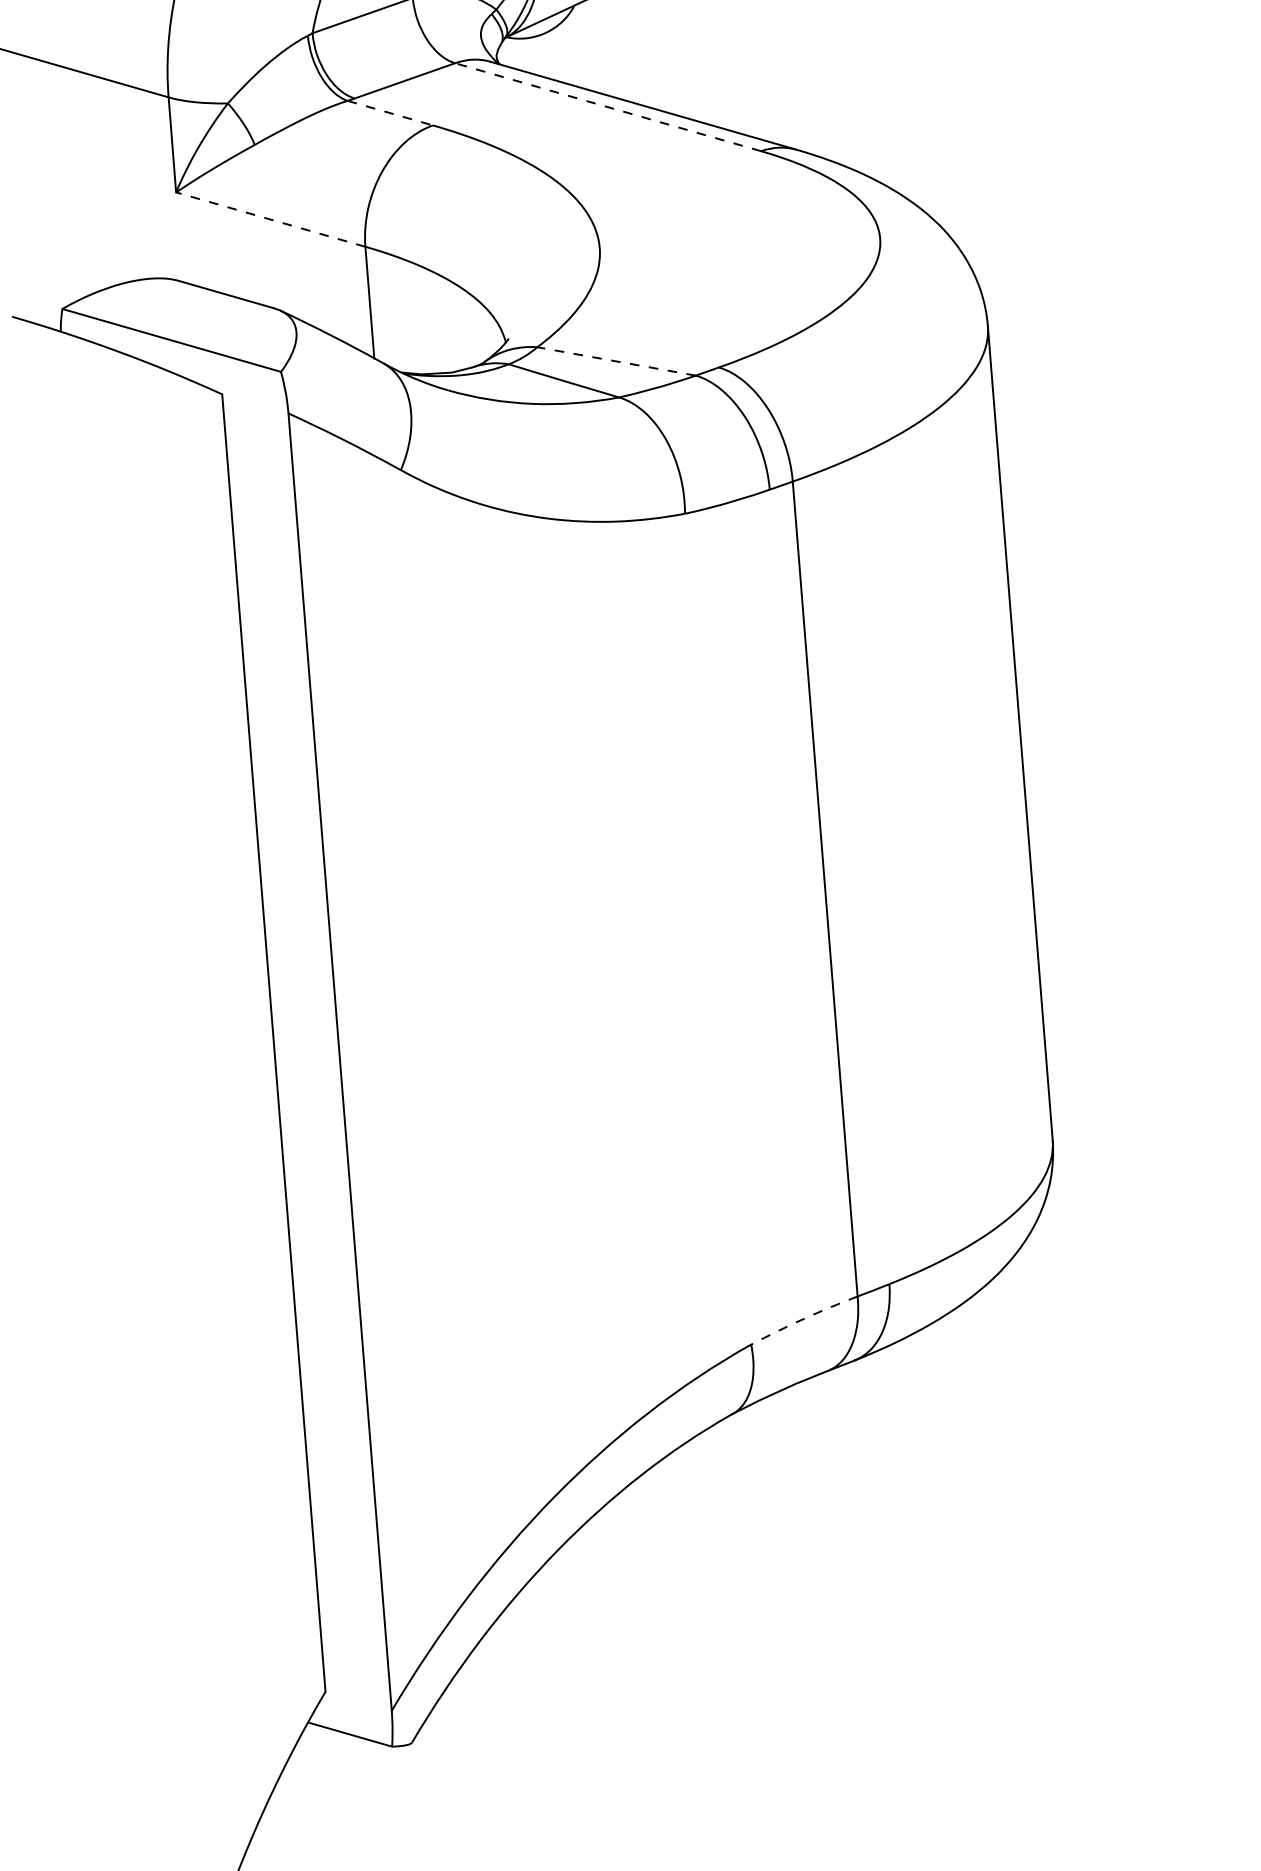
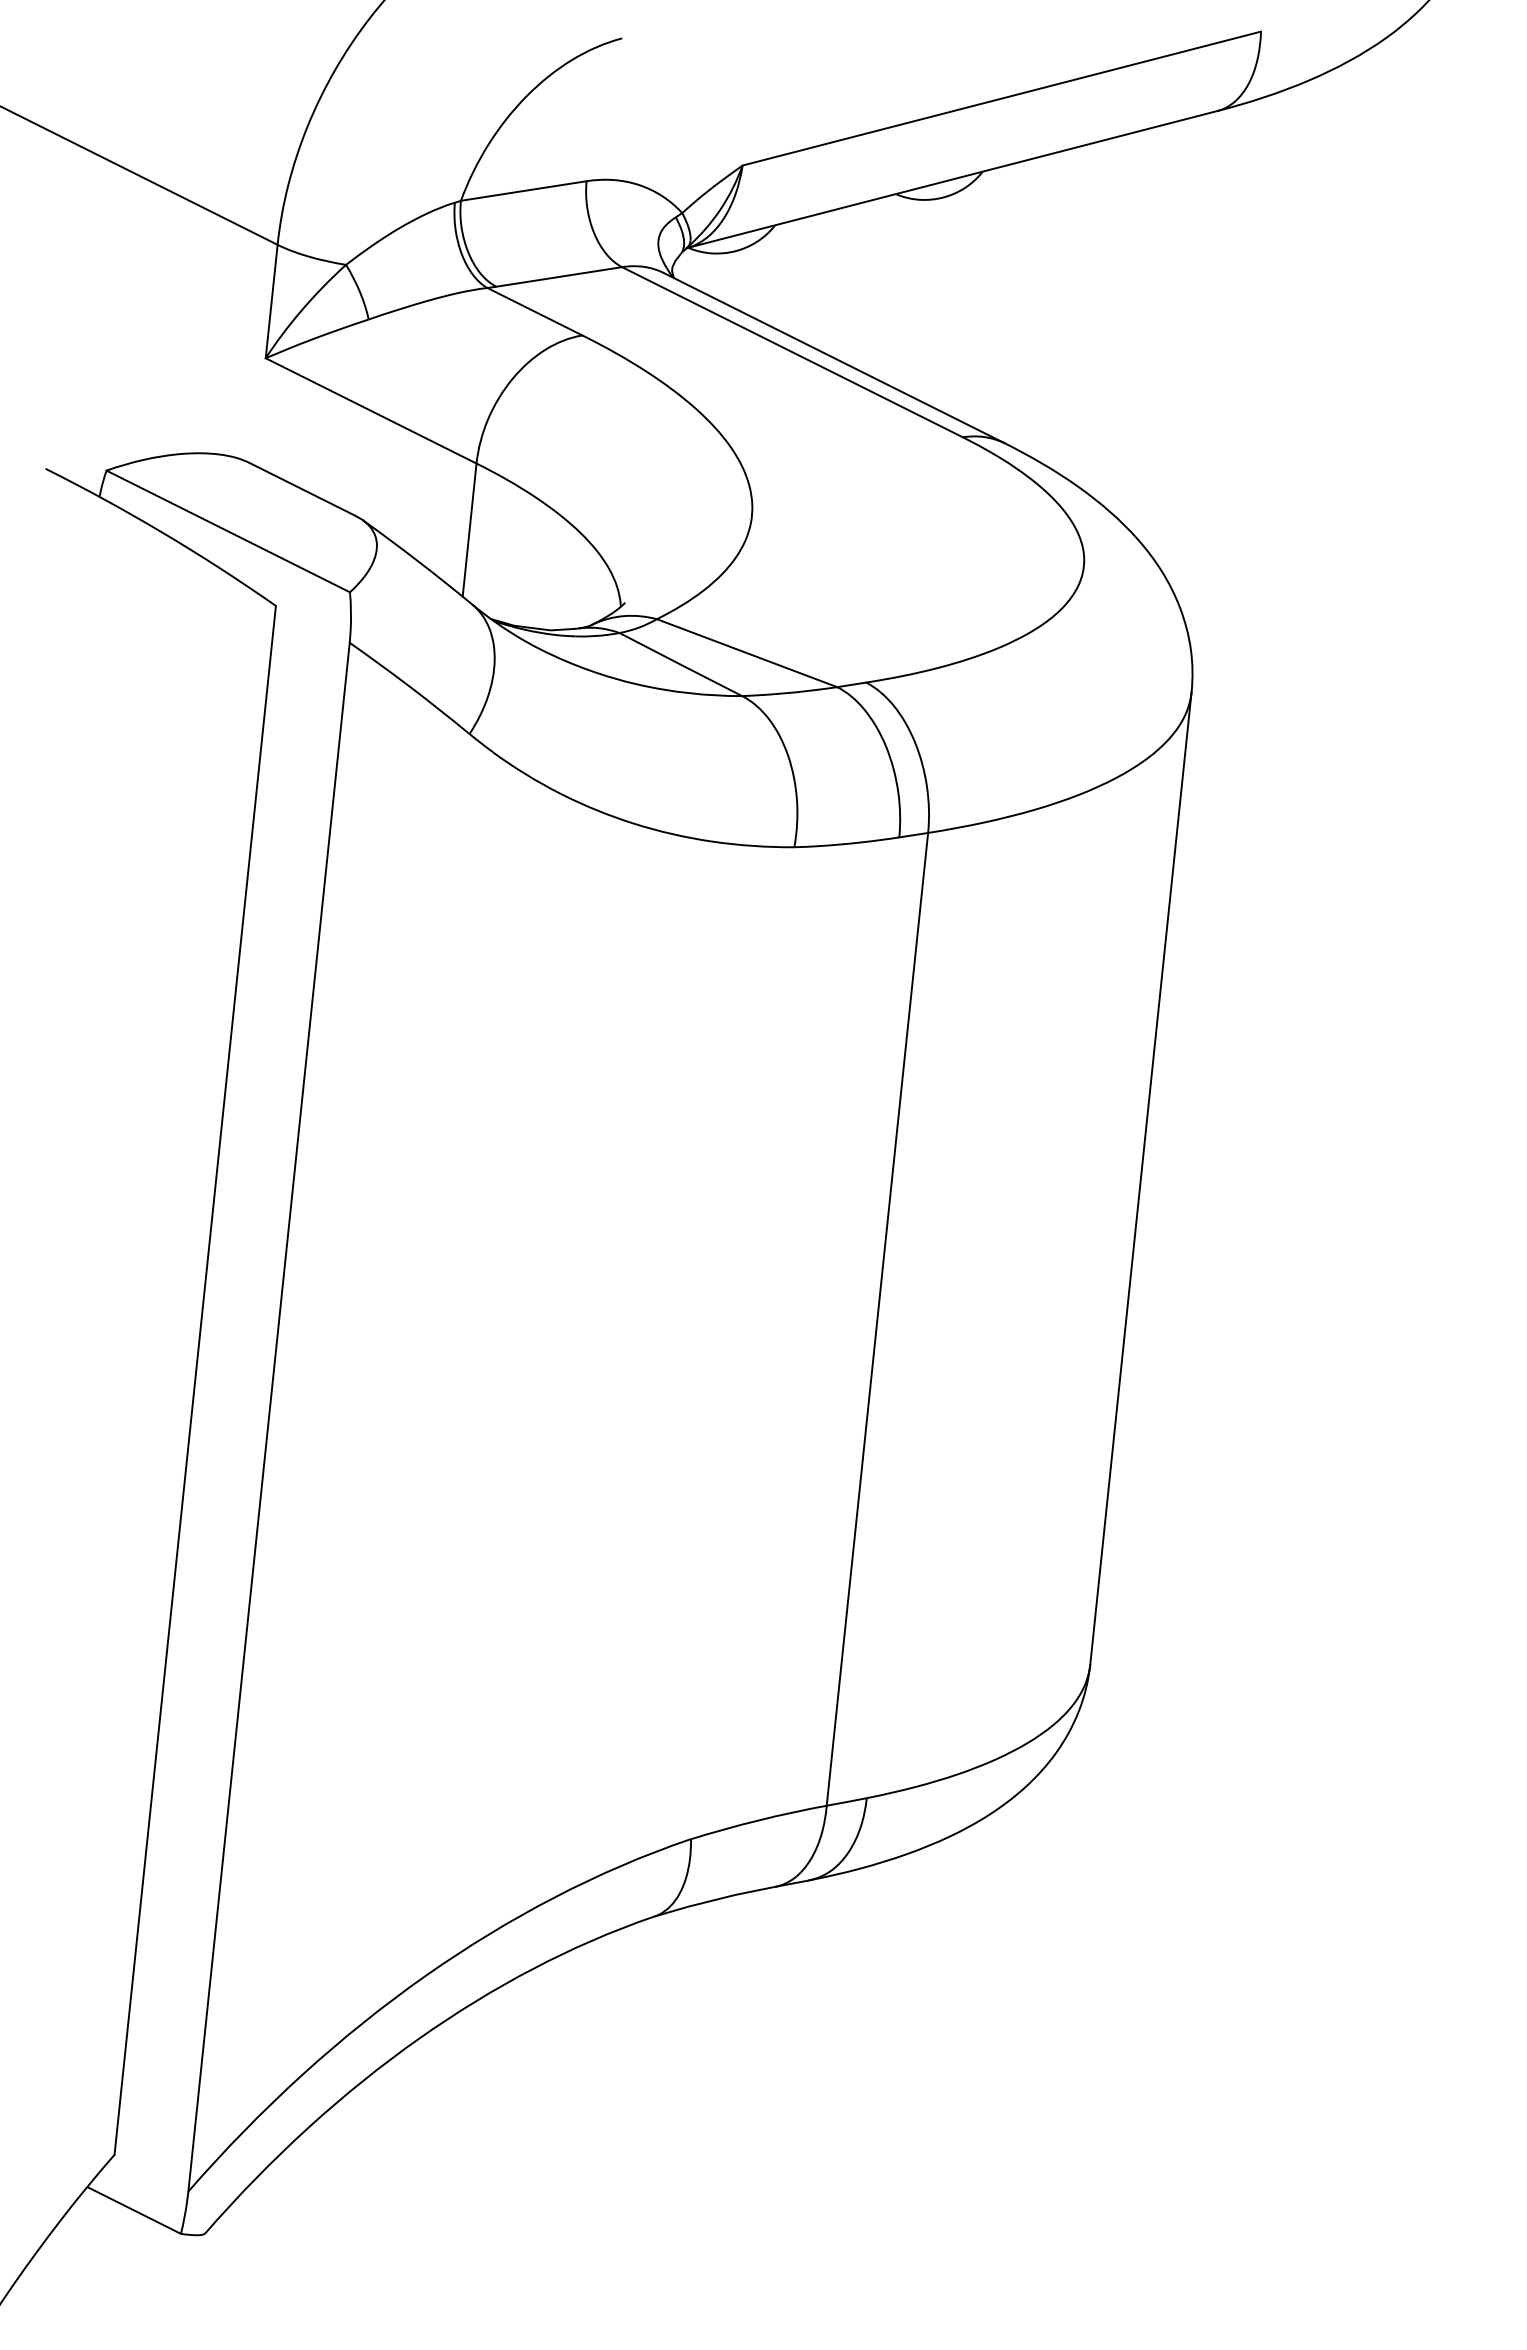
line: (608, 107) -> (792, 352), dashed -> solid
line: (390, 112) -> (535, 311), dashed -> solid
line: (271, 219) -> (371, 410), dashed -> solid
line: (616, 361) -> (746, 653), dashed -> solid
arc: (803, 1319) -> (758, 1820), dashed -> solid

